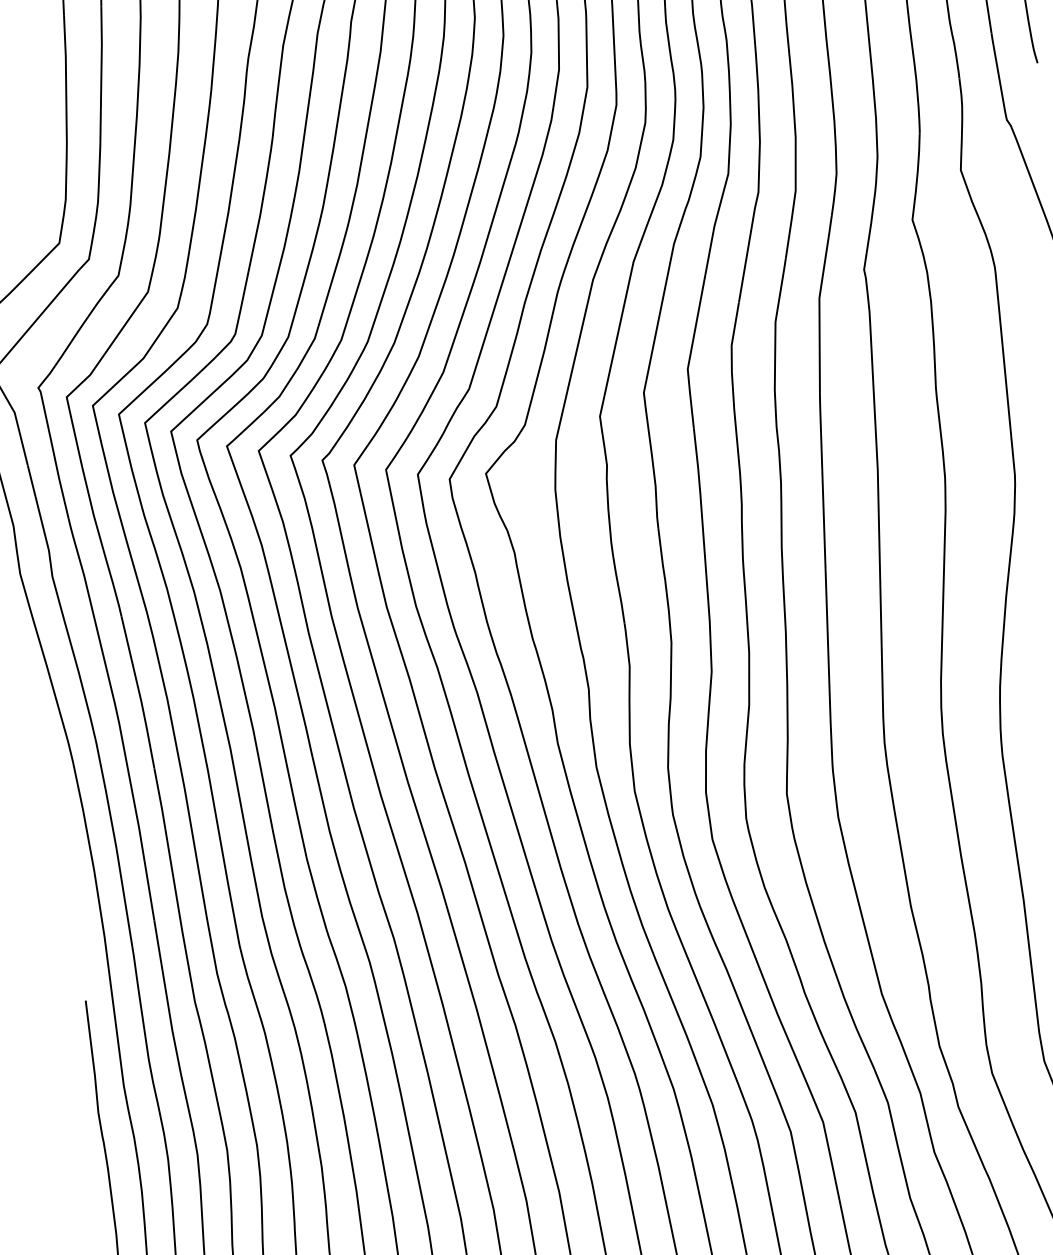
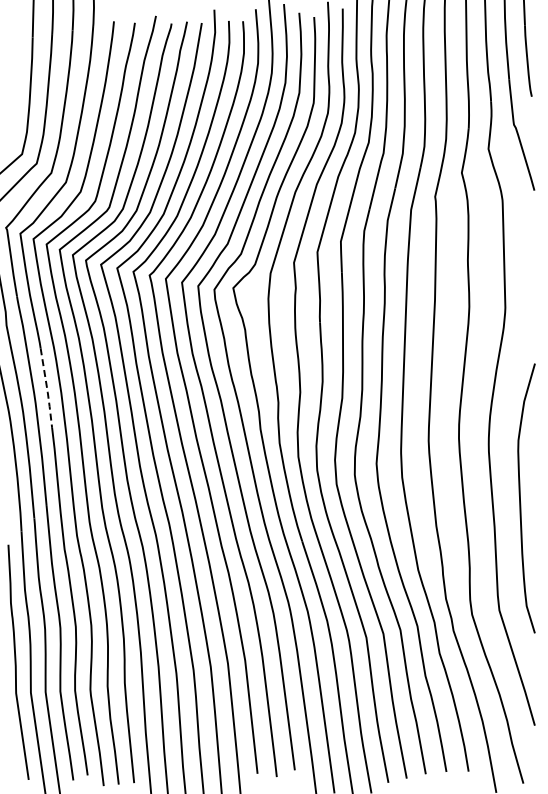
line: (140, 694) -> (47, 389), solid -> dashed

